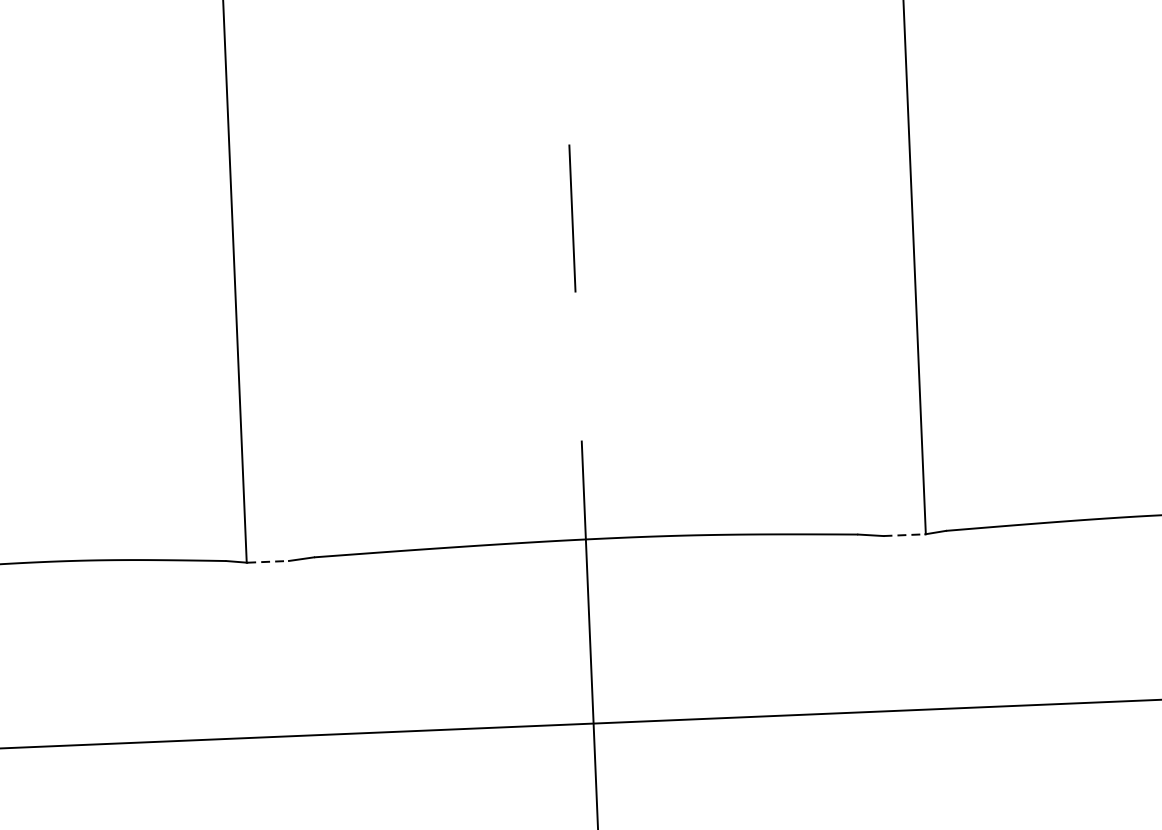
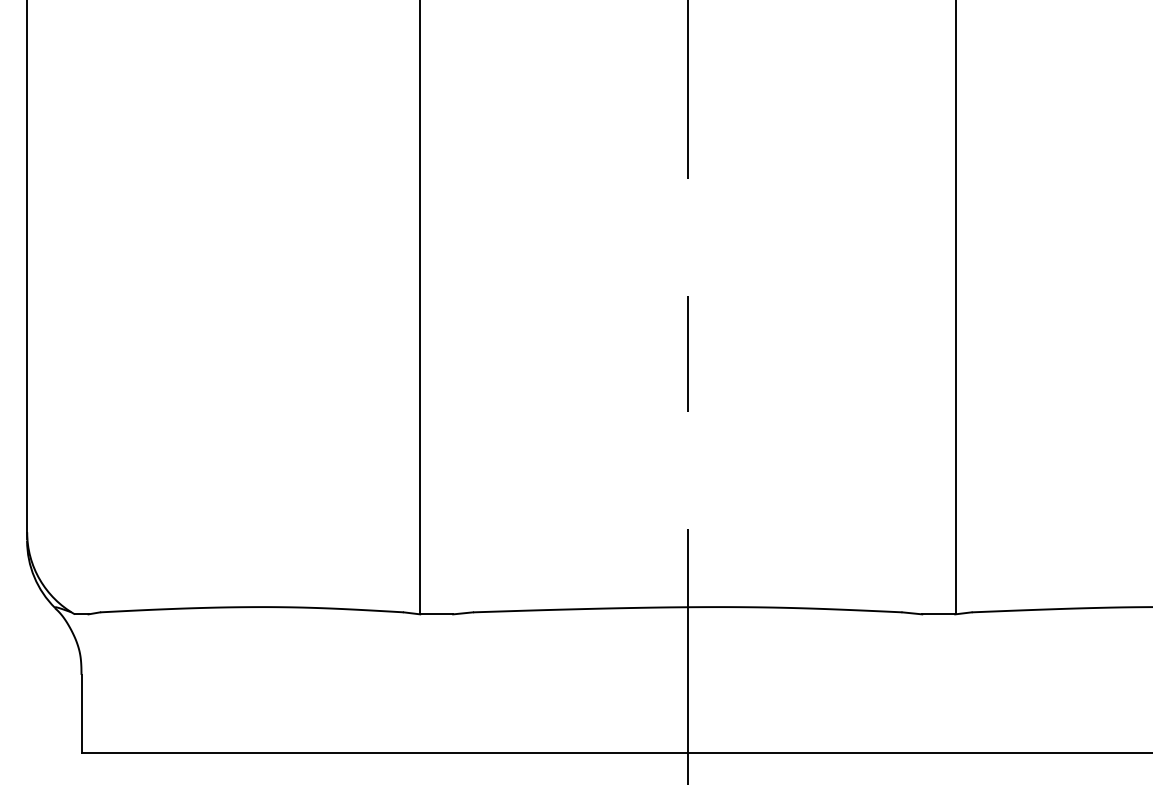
line: (905, 535) -> (939, 614), dashed -> solid
line: (269, 561) -> (437, 614), dashed -> solid

